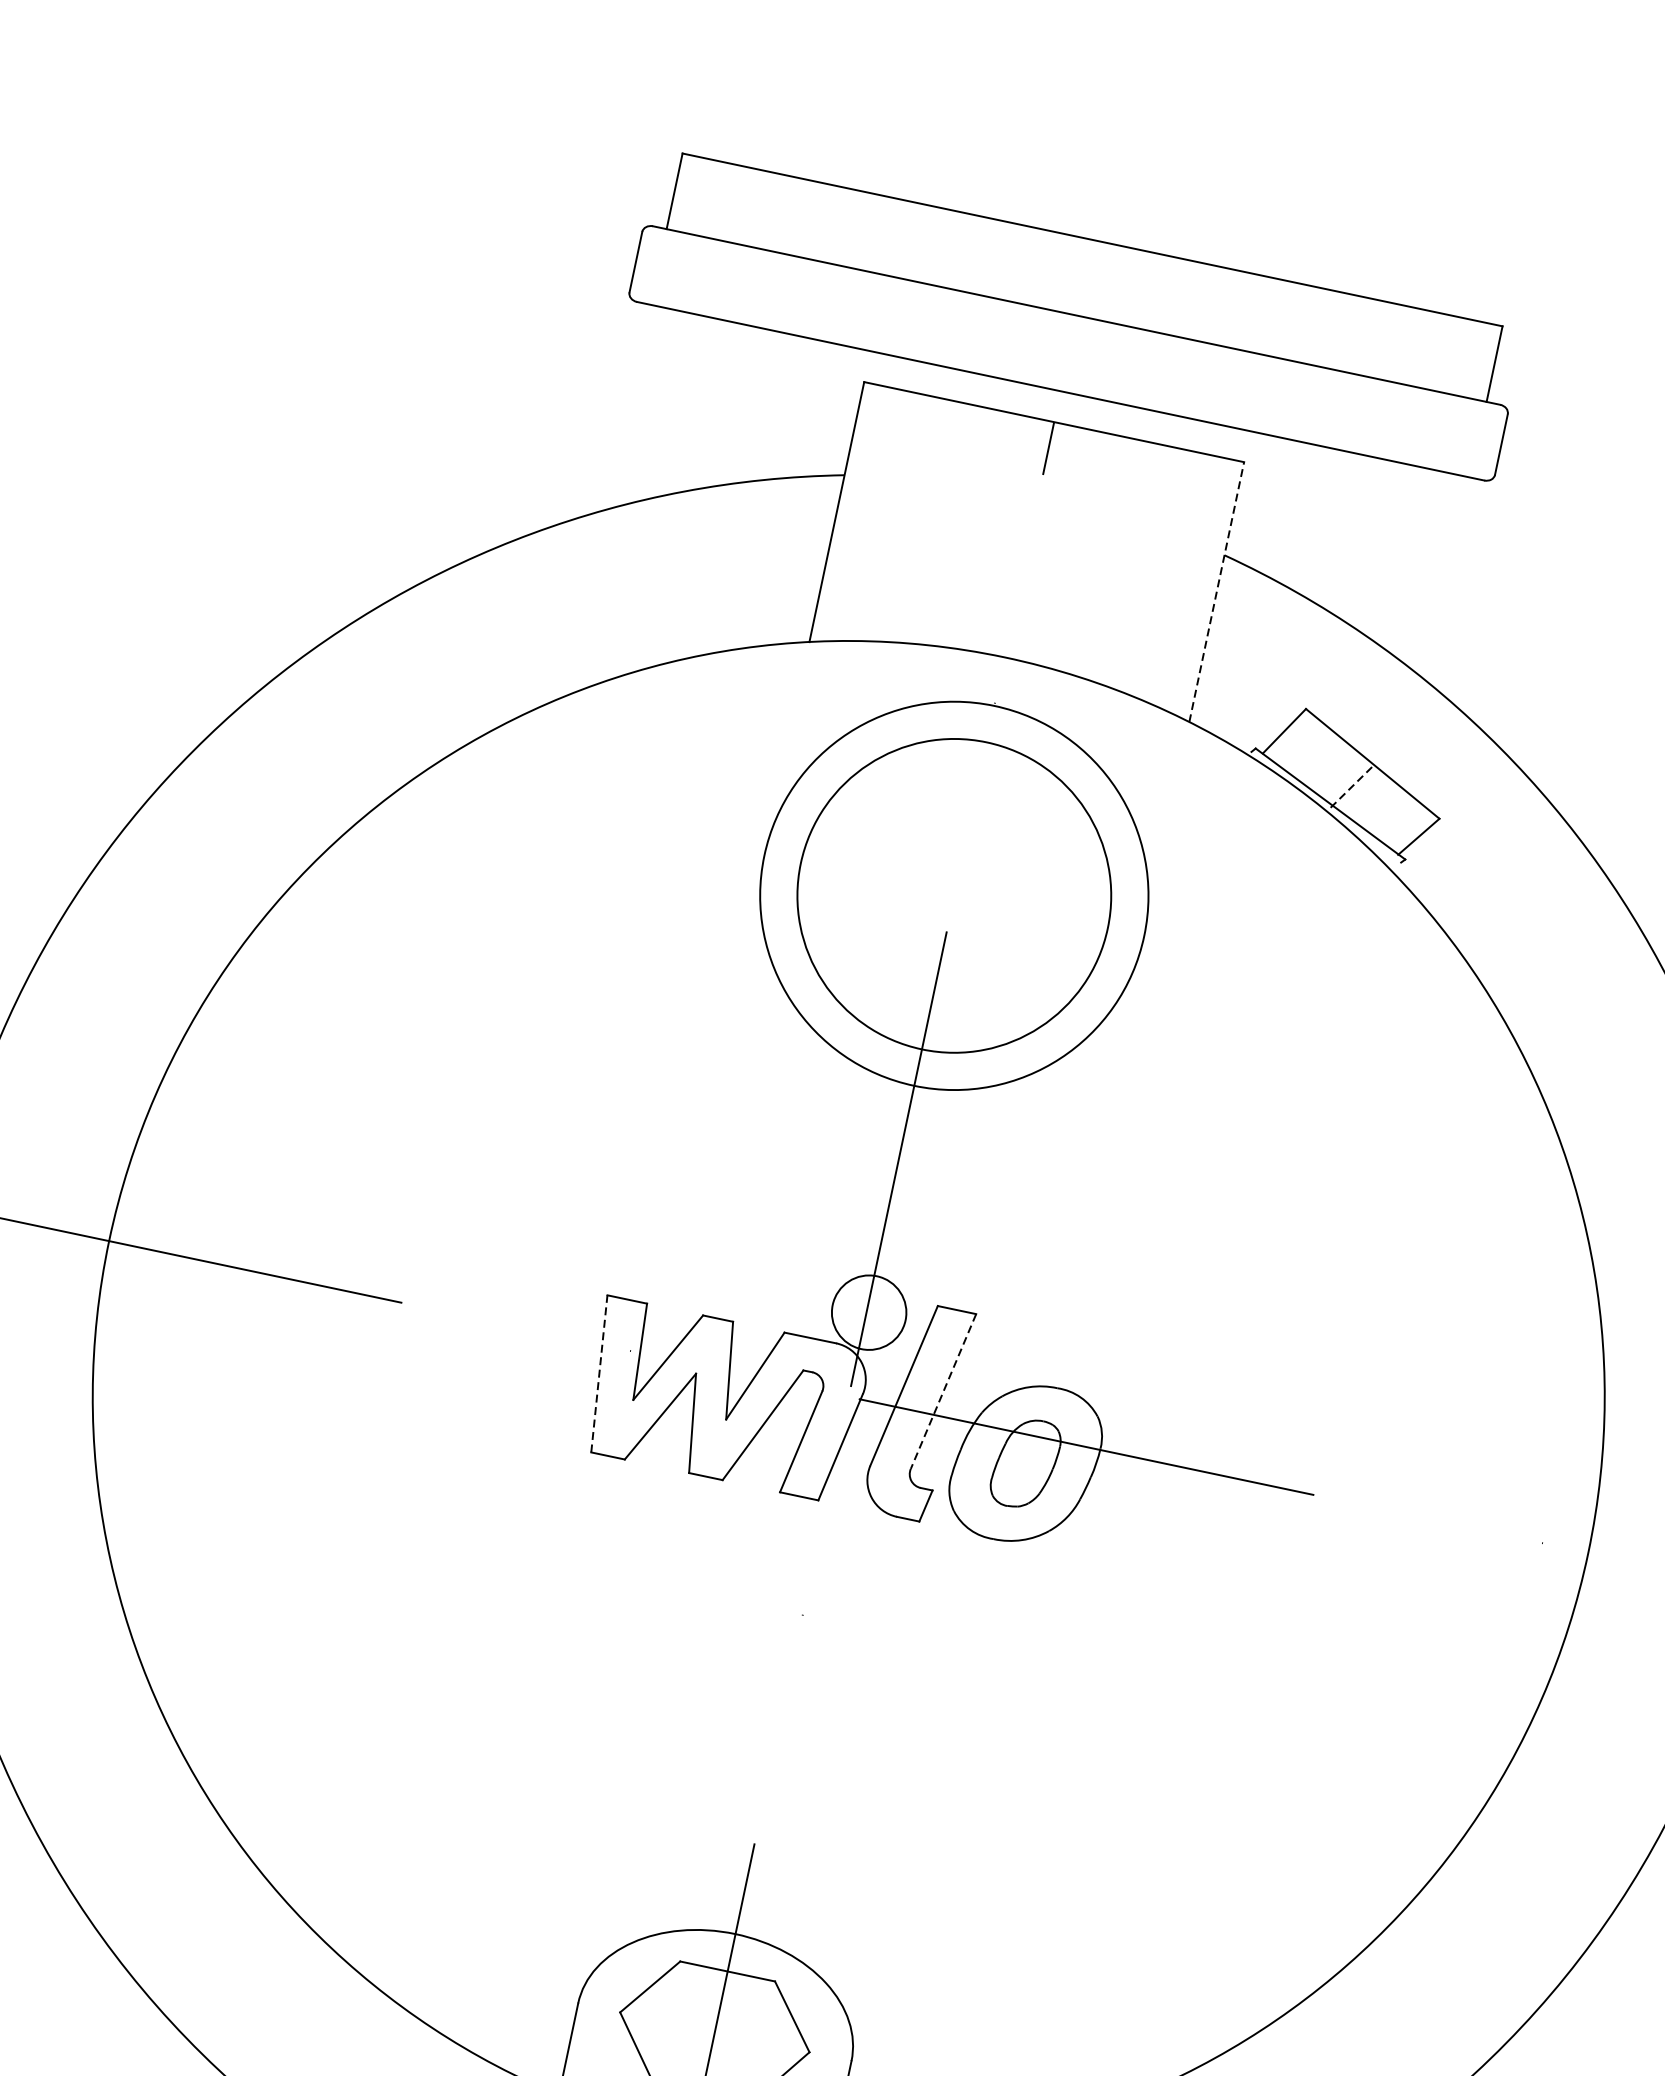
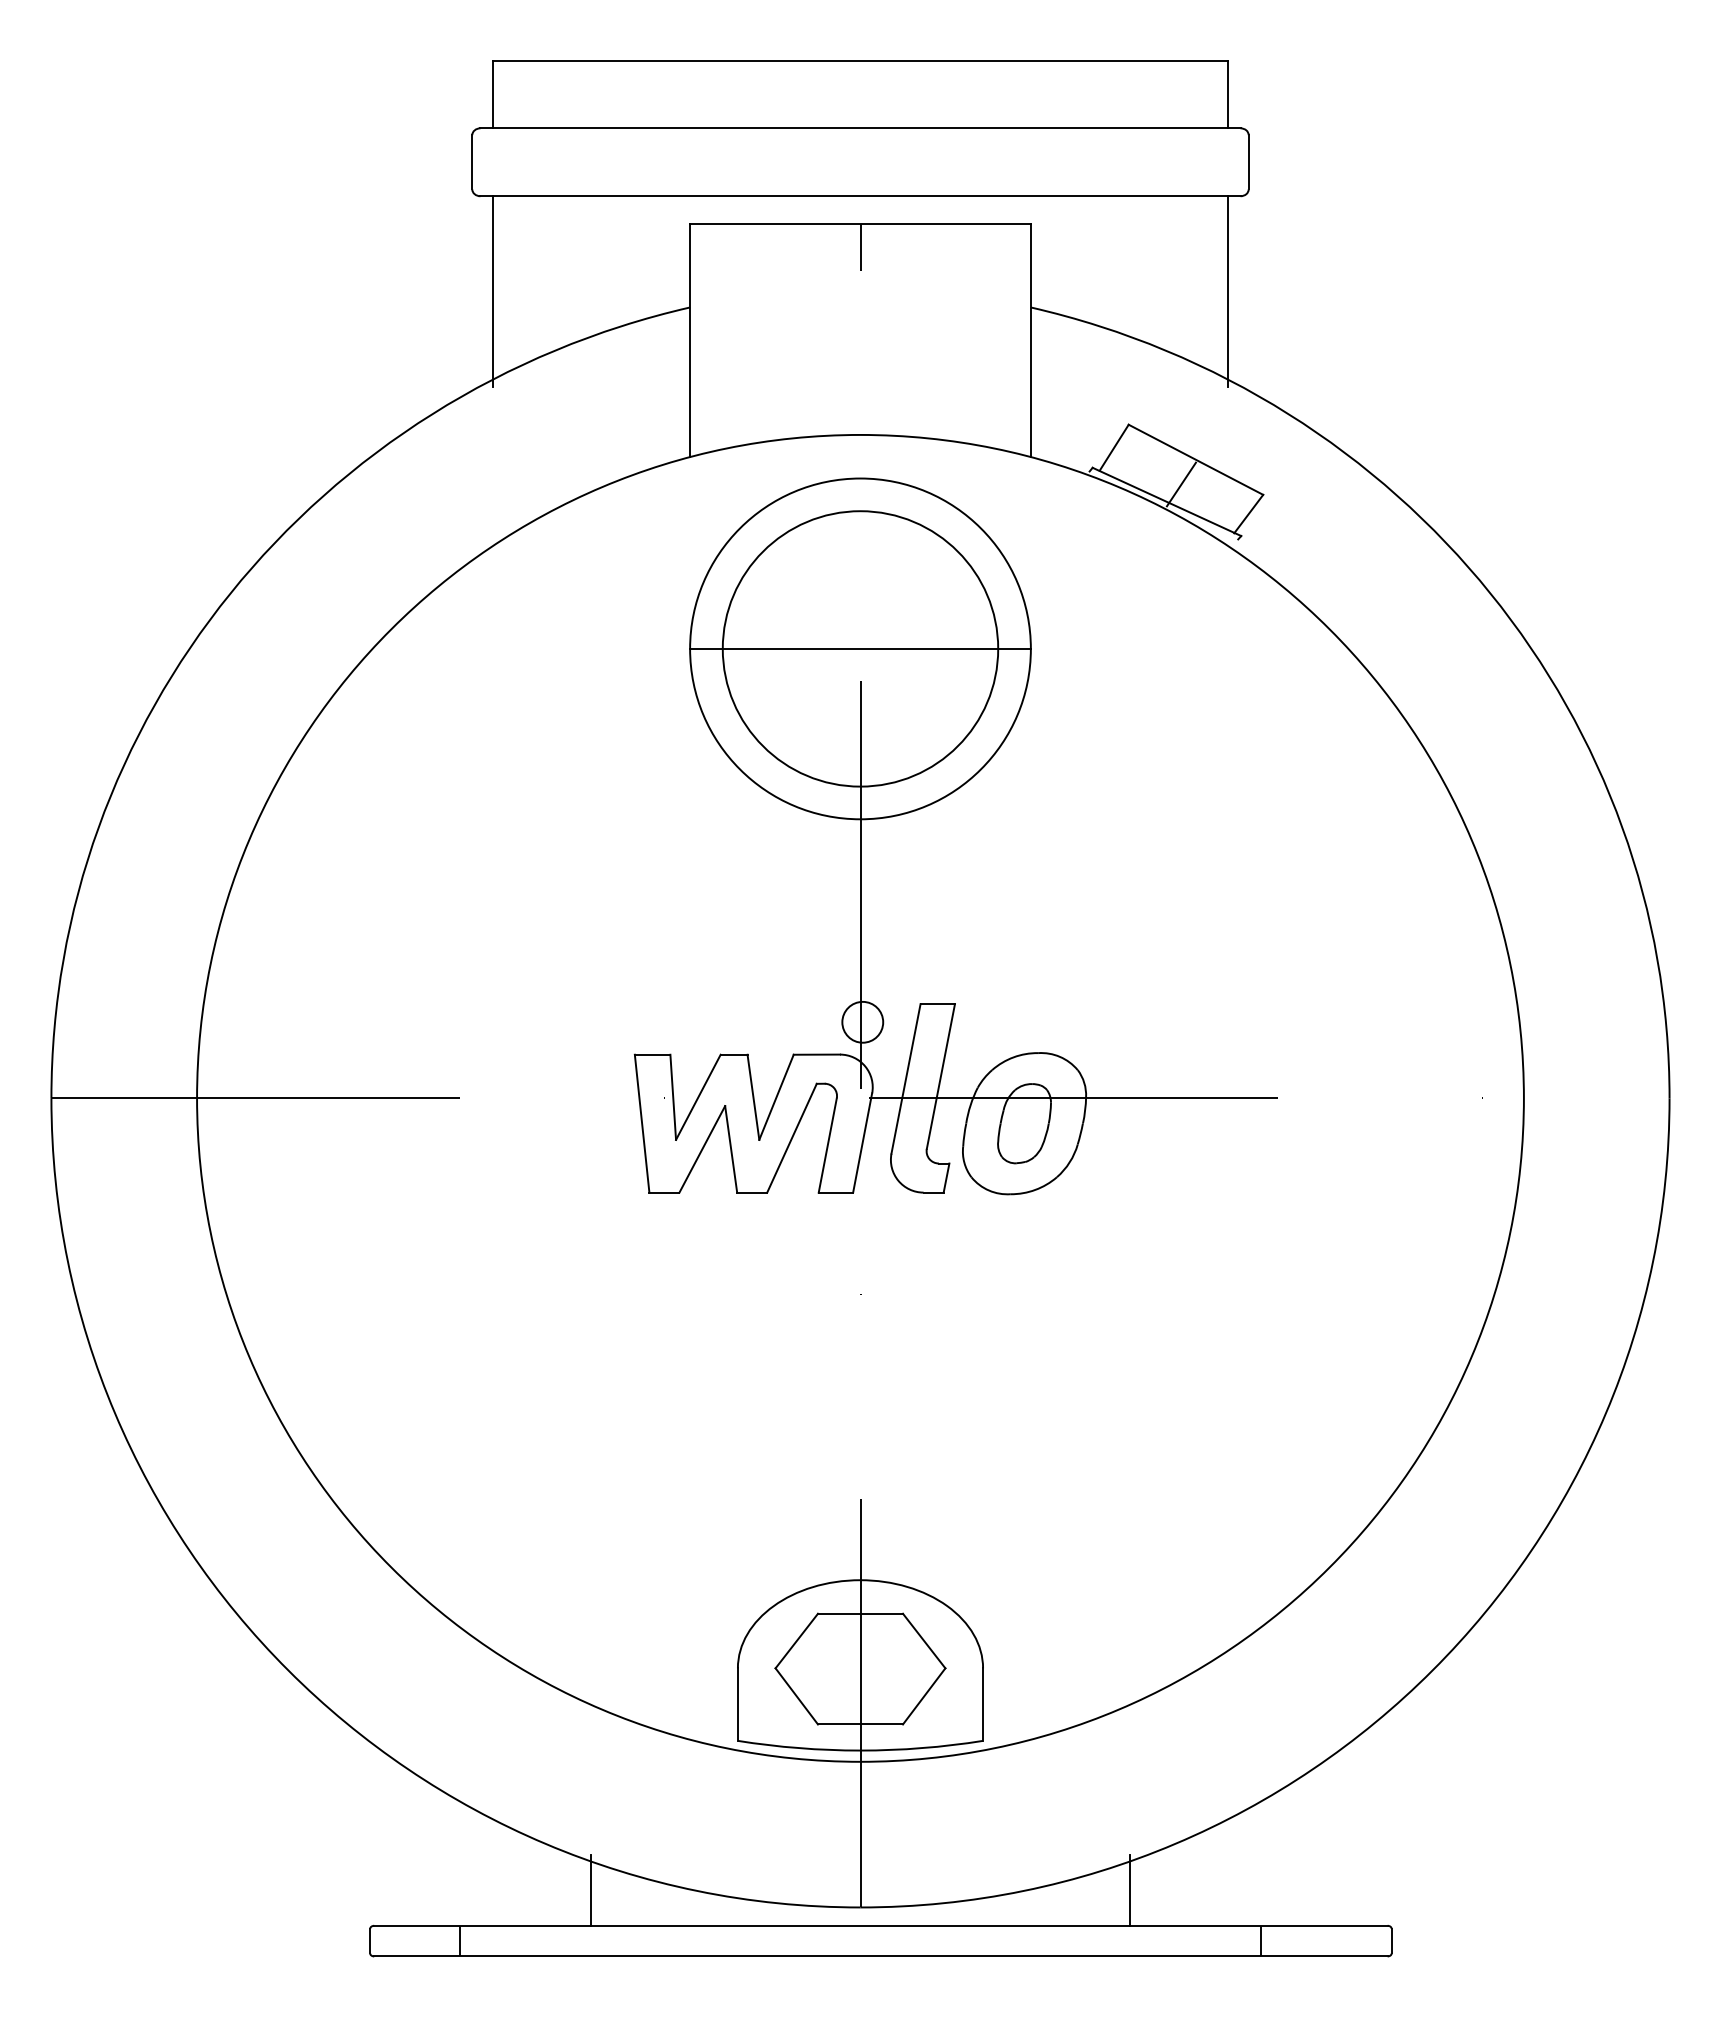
line: (628, 410) -> (492, 291), added
line: (1448, 583) -> (1228, 291), added
line: (1216, 592) -> (1030, 340), dashed -> solid
line: (1350, 788) -> (1181, 484), dashed -> solid
line: (954, 895) -> (860, 648), added
circle: (869, 1311) -> (862, 1021), size x0.62
line: (599, 1373) -> (642, 1123), dashed -> solid
line: (943, 1391) -> (940, 1076), dashed -> solid

